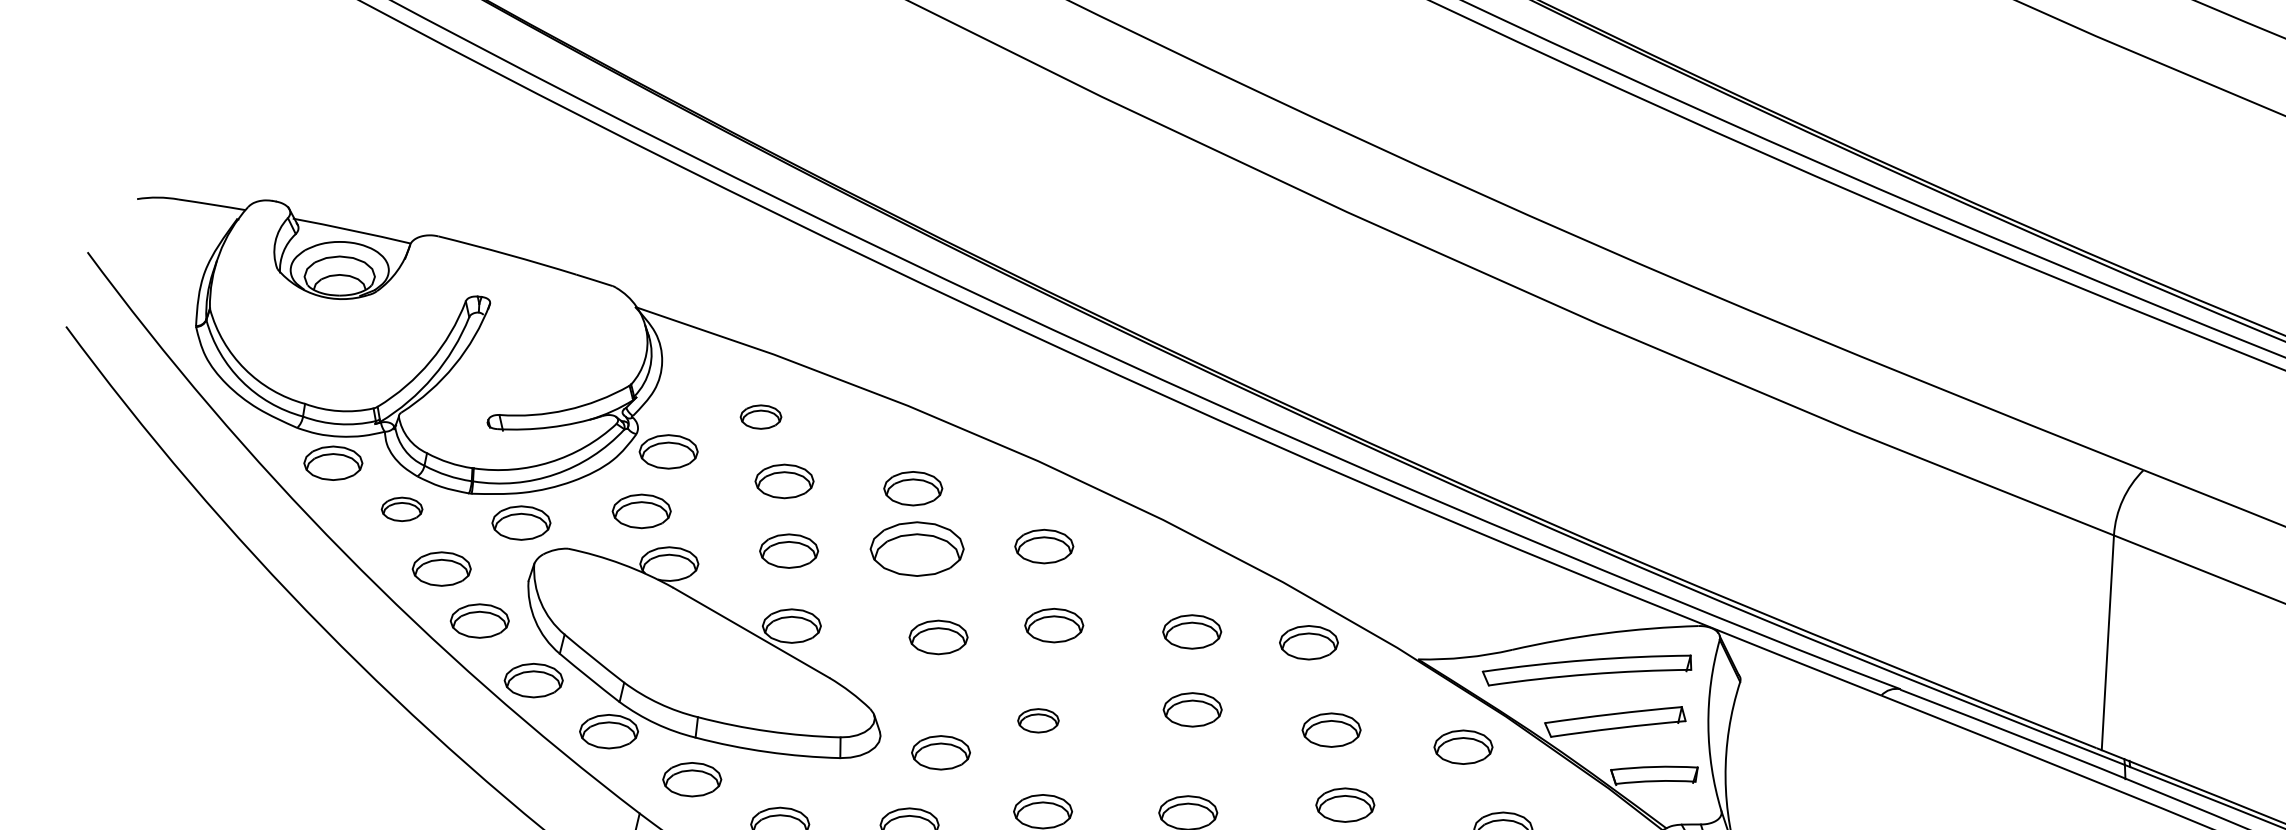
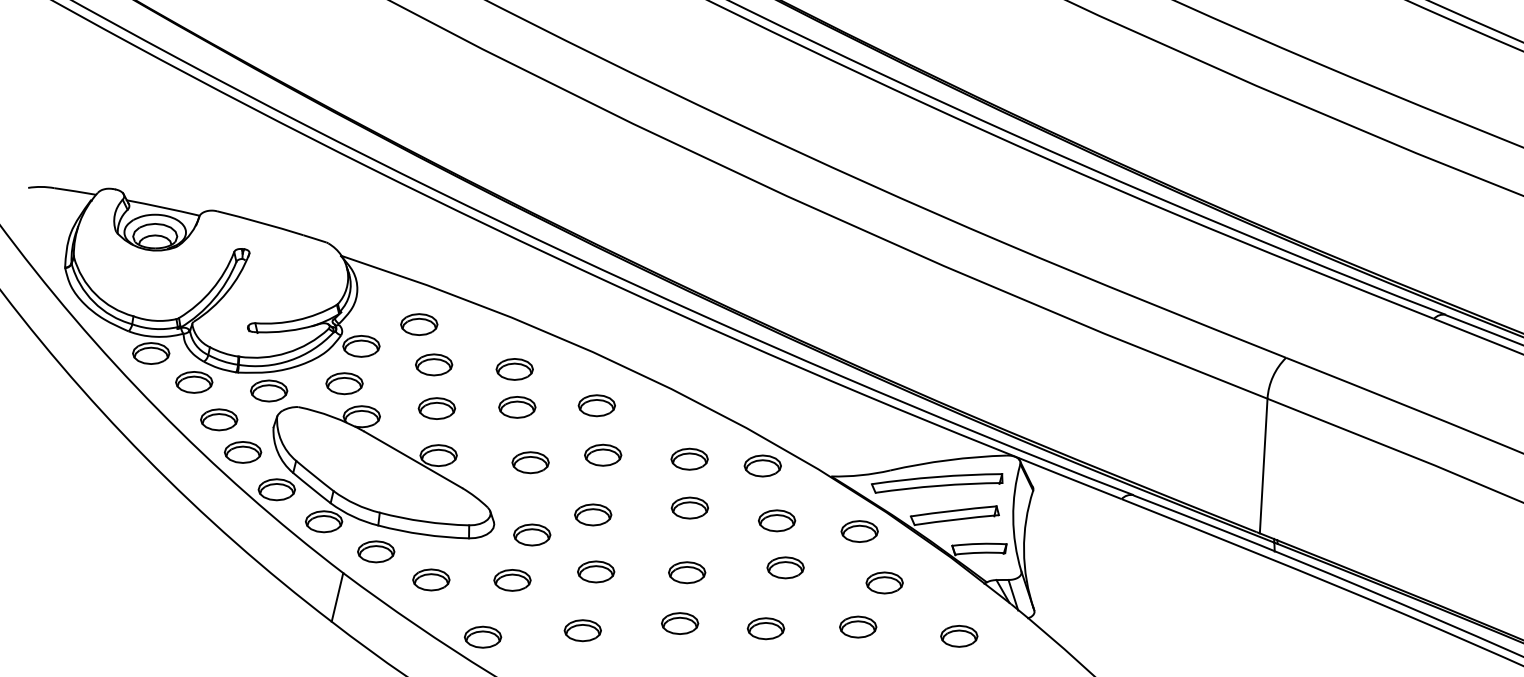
part: (761, 416) -> (419, 324), size x1.43
part: (402, 509) -> (194, 382), size x1.43
part: (917, 549) -> (517, 407), size x0.62
part: (1038, 720) -> (593, 514), size x1.43

